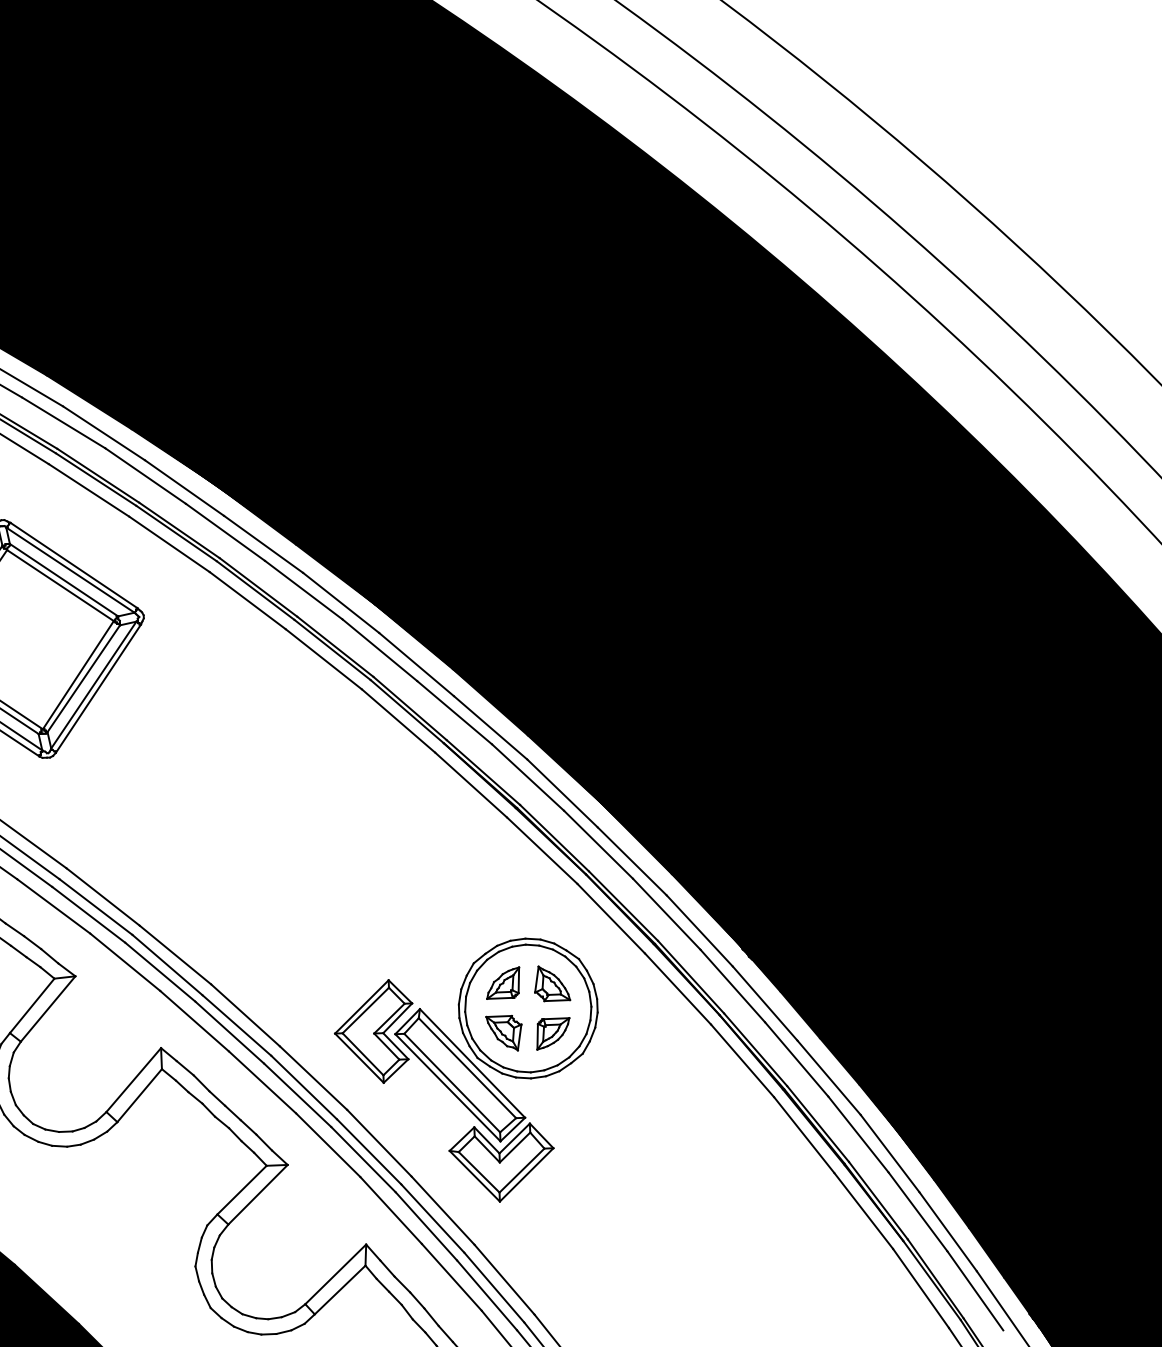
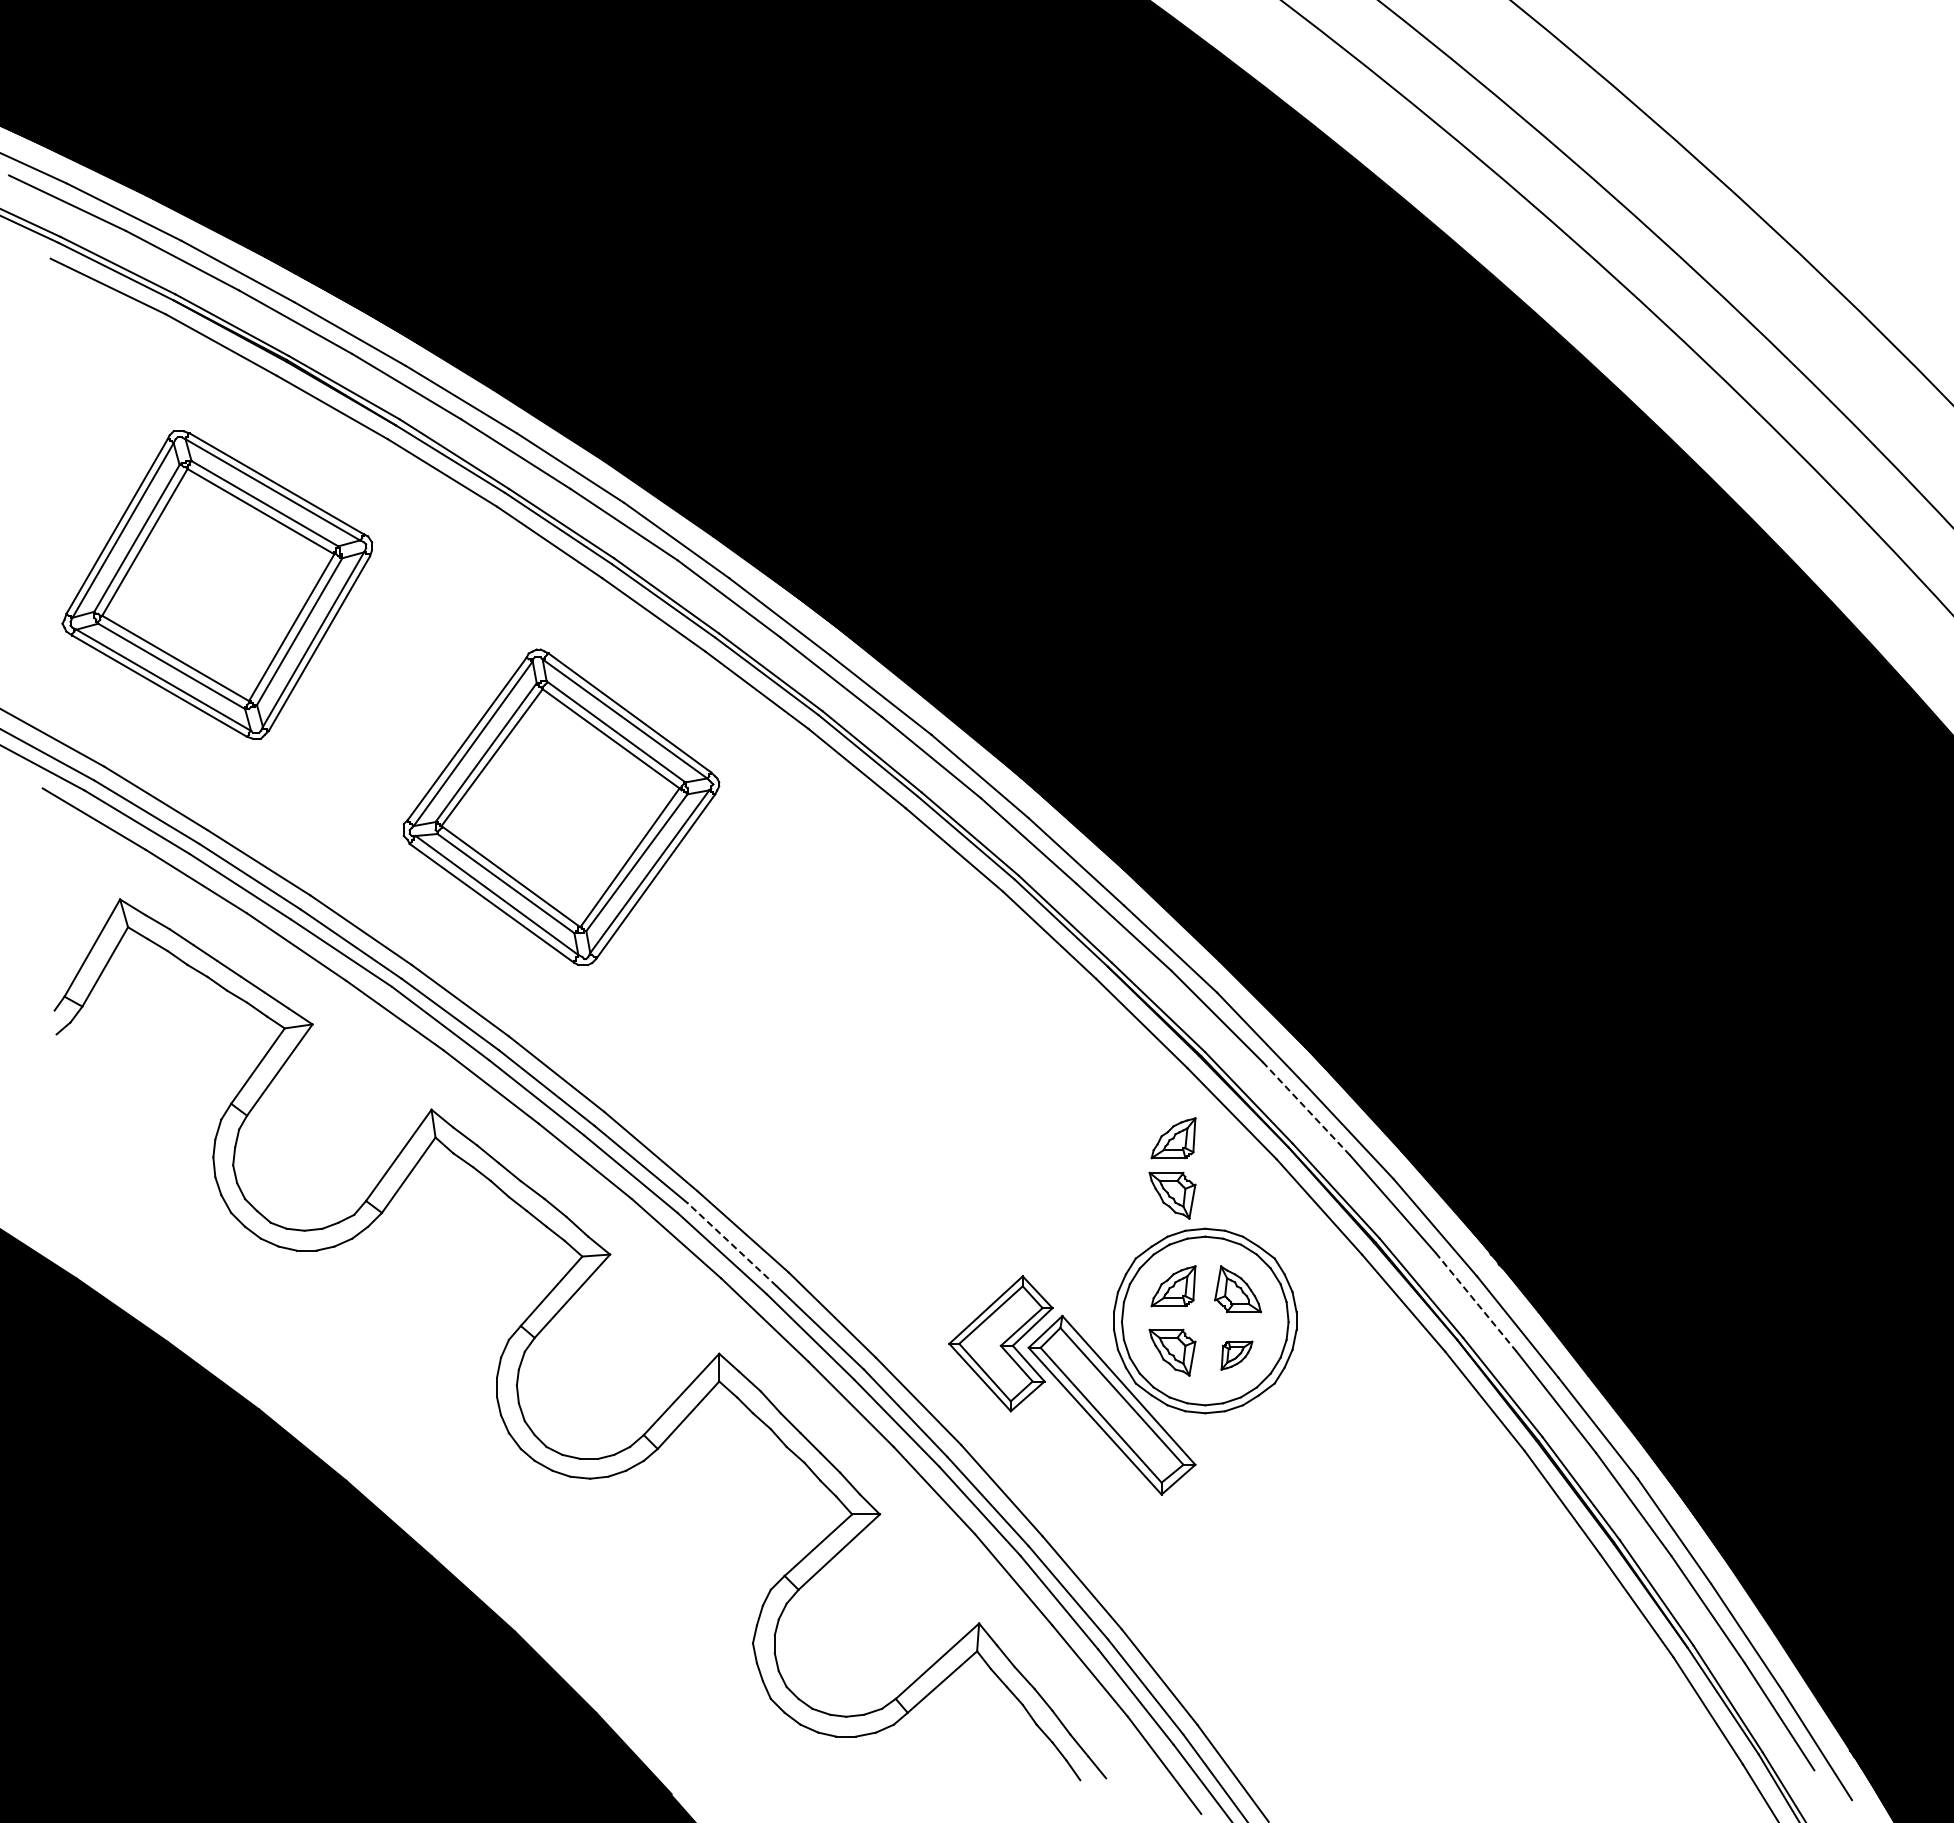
line: (598, 844) -> (1306, 1108), solid -> dashed
part: (498, 871) -> (1173, 1138), added
part: (499, 914) -> (1172, 1195), added
line: (167, 964) -> (731, 1244), solid -> dashed
line: (732, 985) -> (1475, 1301), solid -> dashed
part: (552, 1033) -> (1236, 1355), size x0.7
part: (502, 1163) -> (1162, 1523), removed

